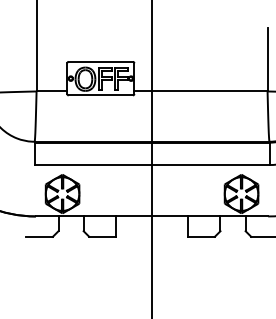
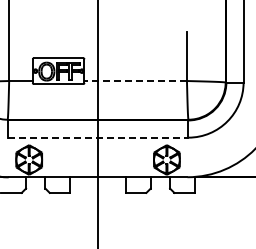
line: (200, 92) -> (135, 81), solid -> dashed
line: (152, 164) -> (98, 137), solid -> dashed

